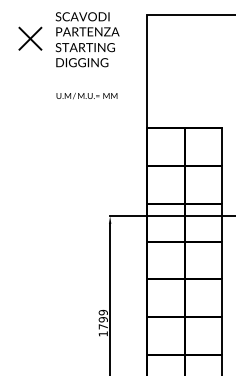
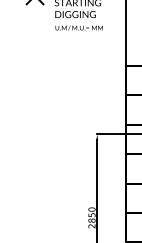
text: (86, 96) -> (78, 28), moved
text: (102, 323) -> (91, 218), 1799 -> 2850

